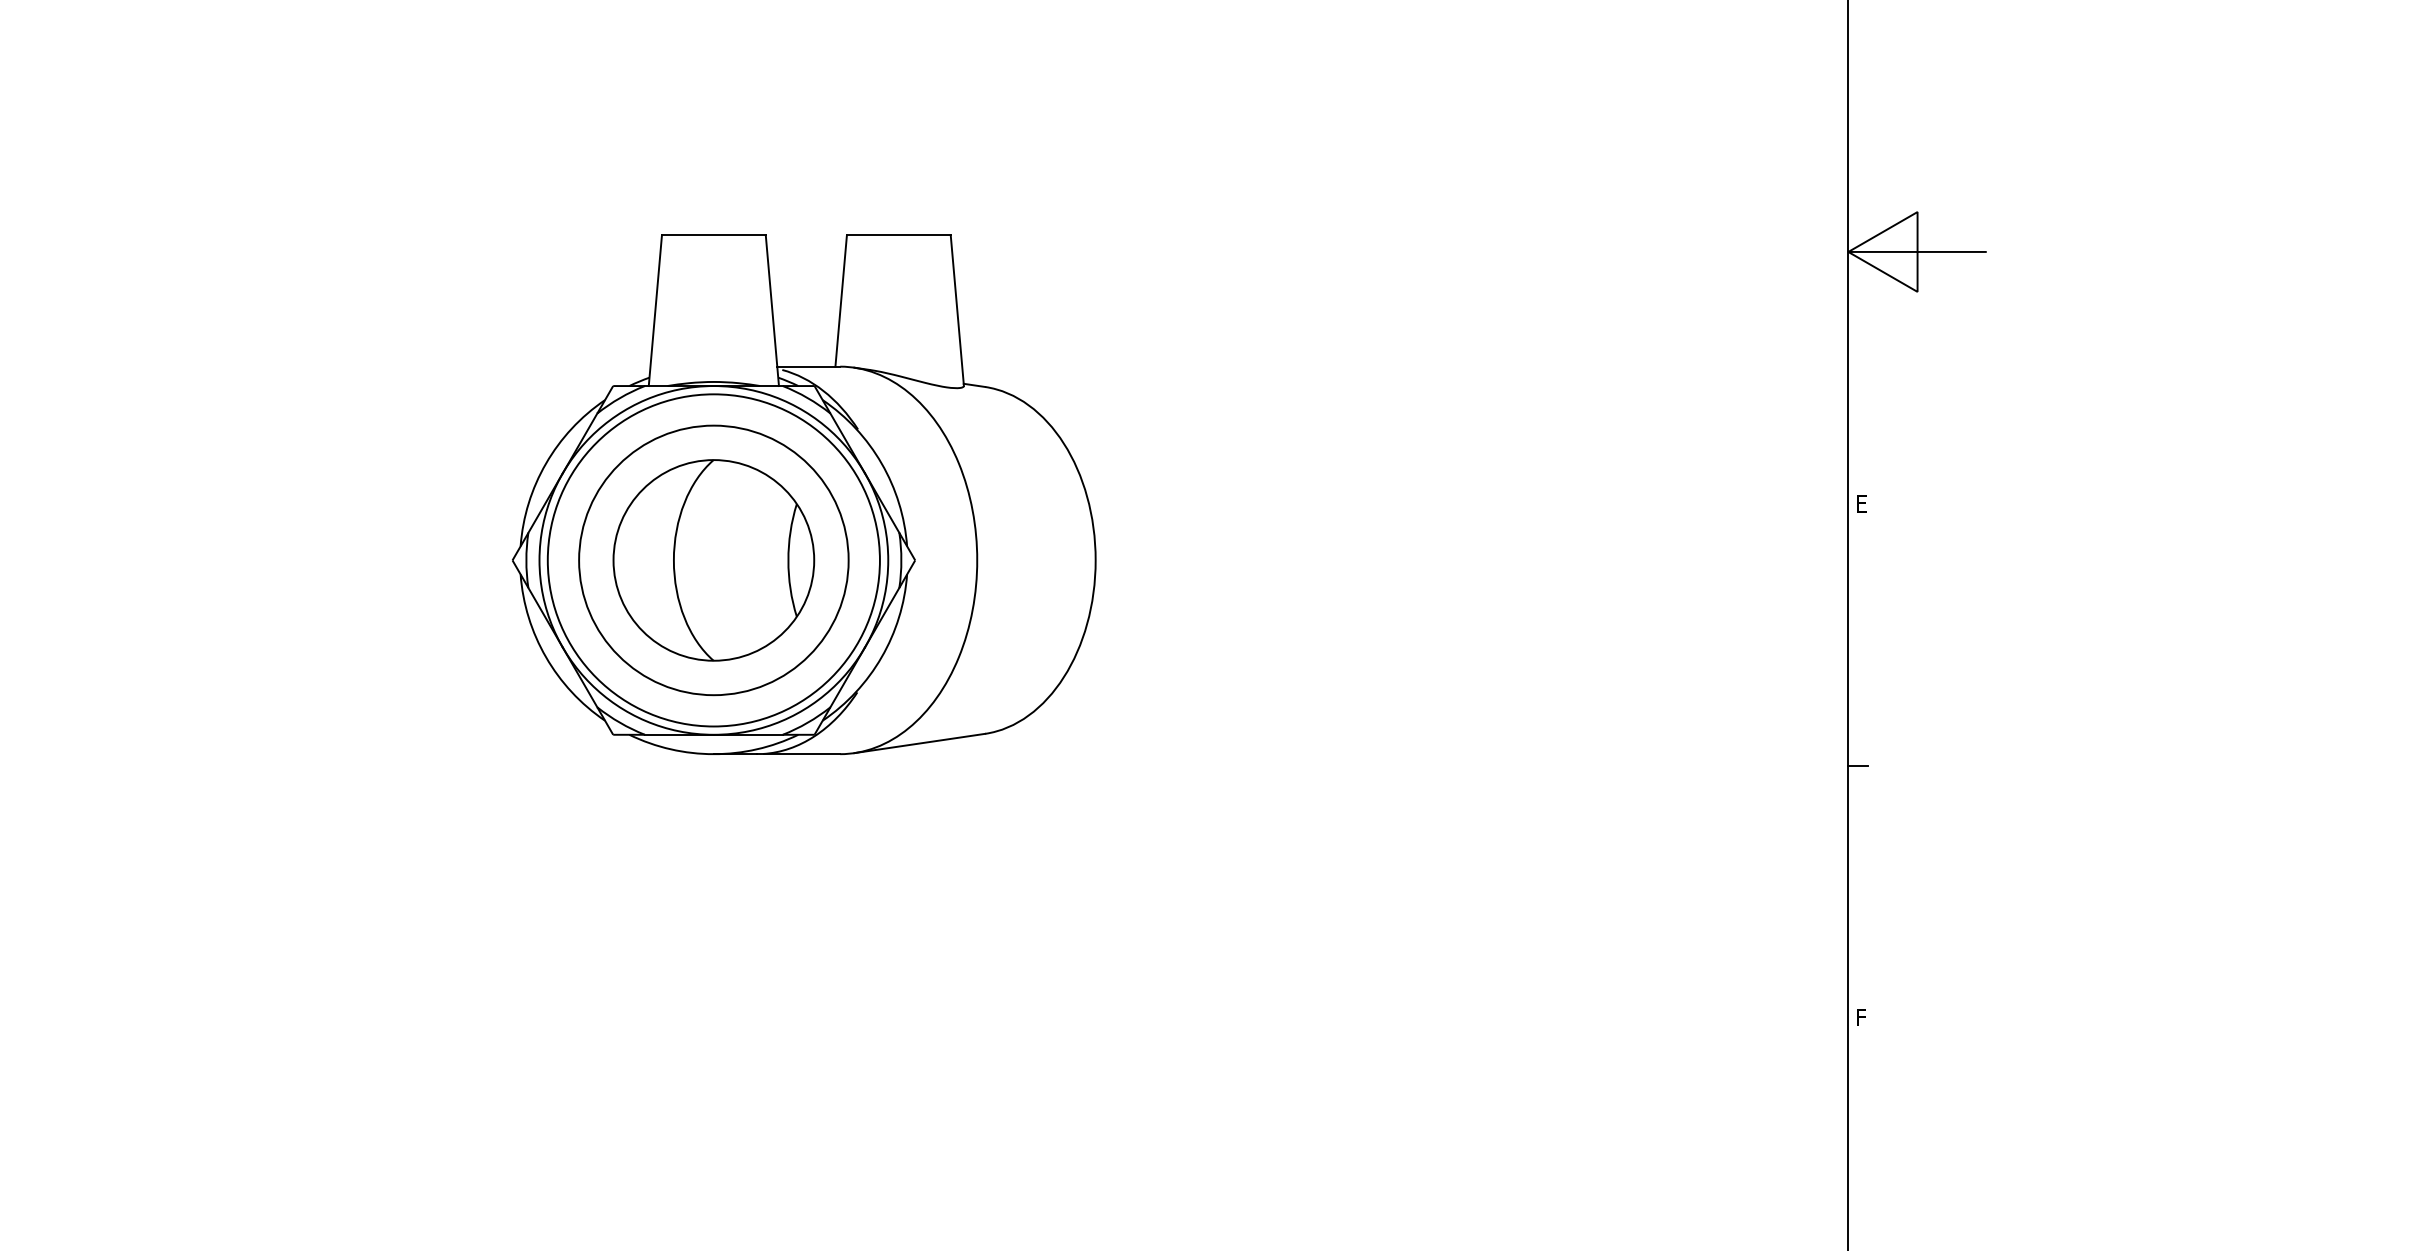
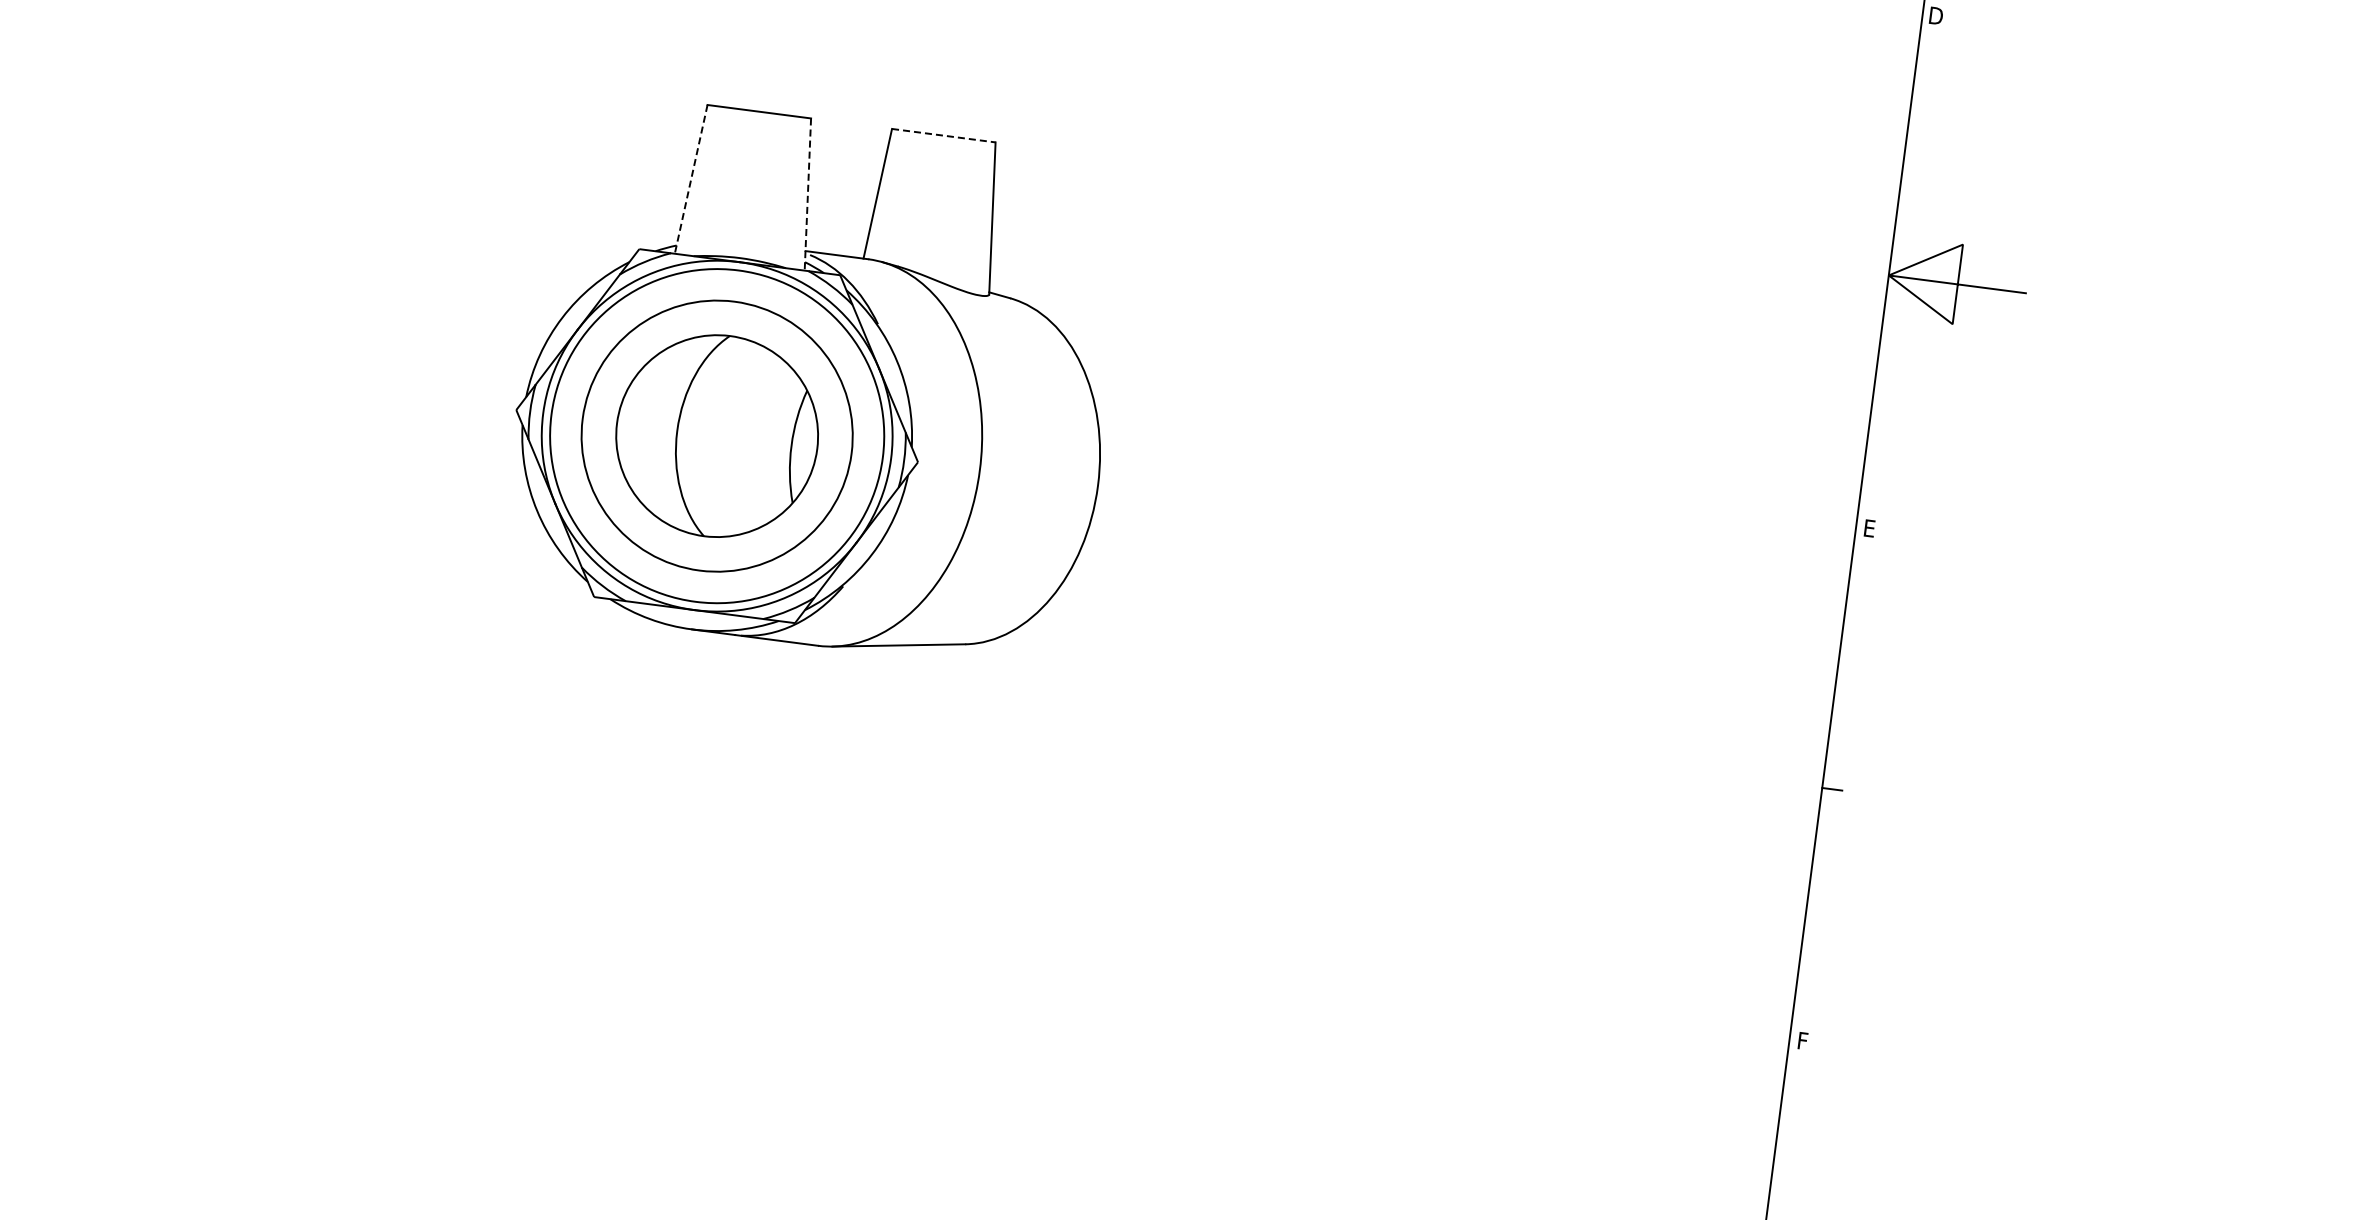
line: (898, 235) -> (943, 135), solid -> dashed
line: (655, 310) -> (691, 179), solid -> dashed
line: (772, 310) -> (808, 194), solid -> dashed

